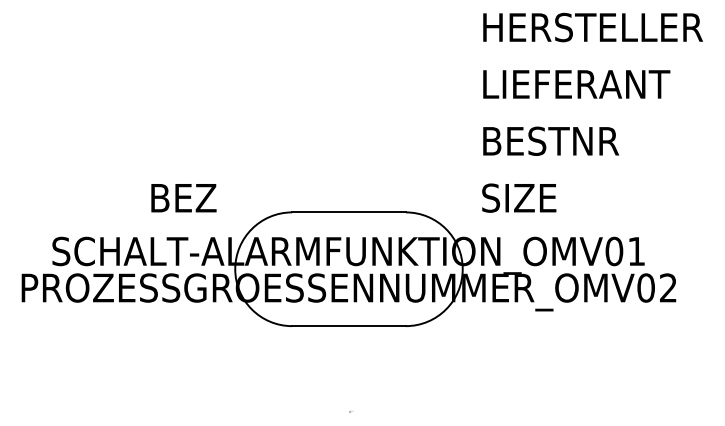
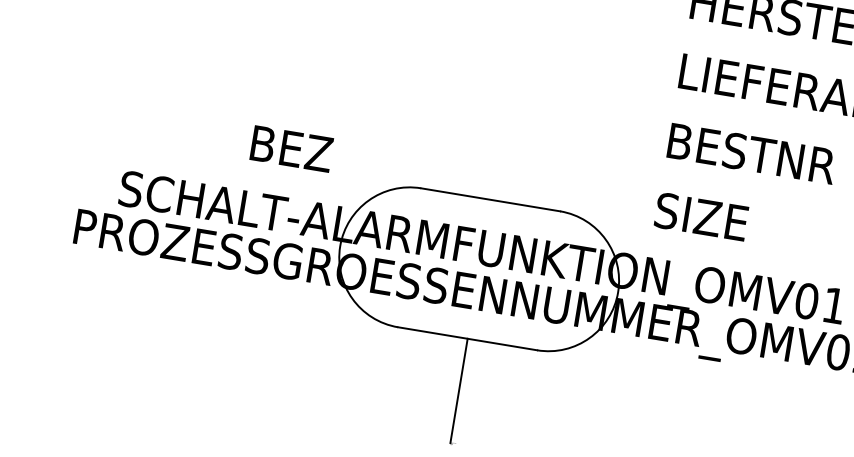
line: (348, 368) -> (458, 390), added

